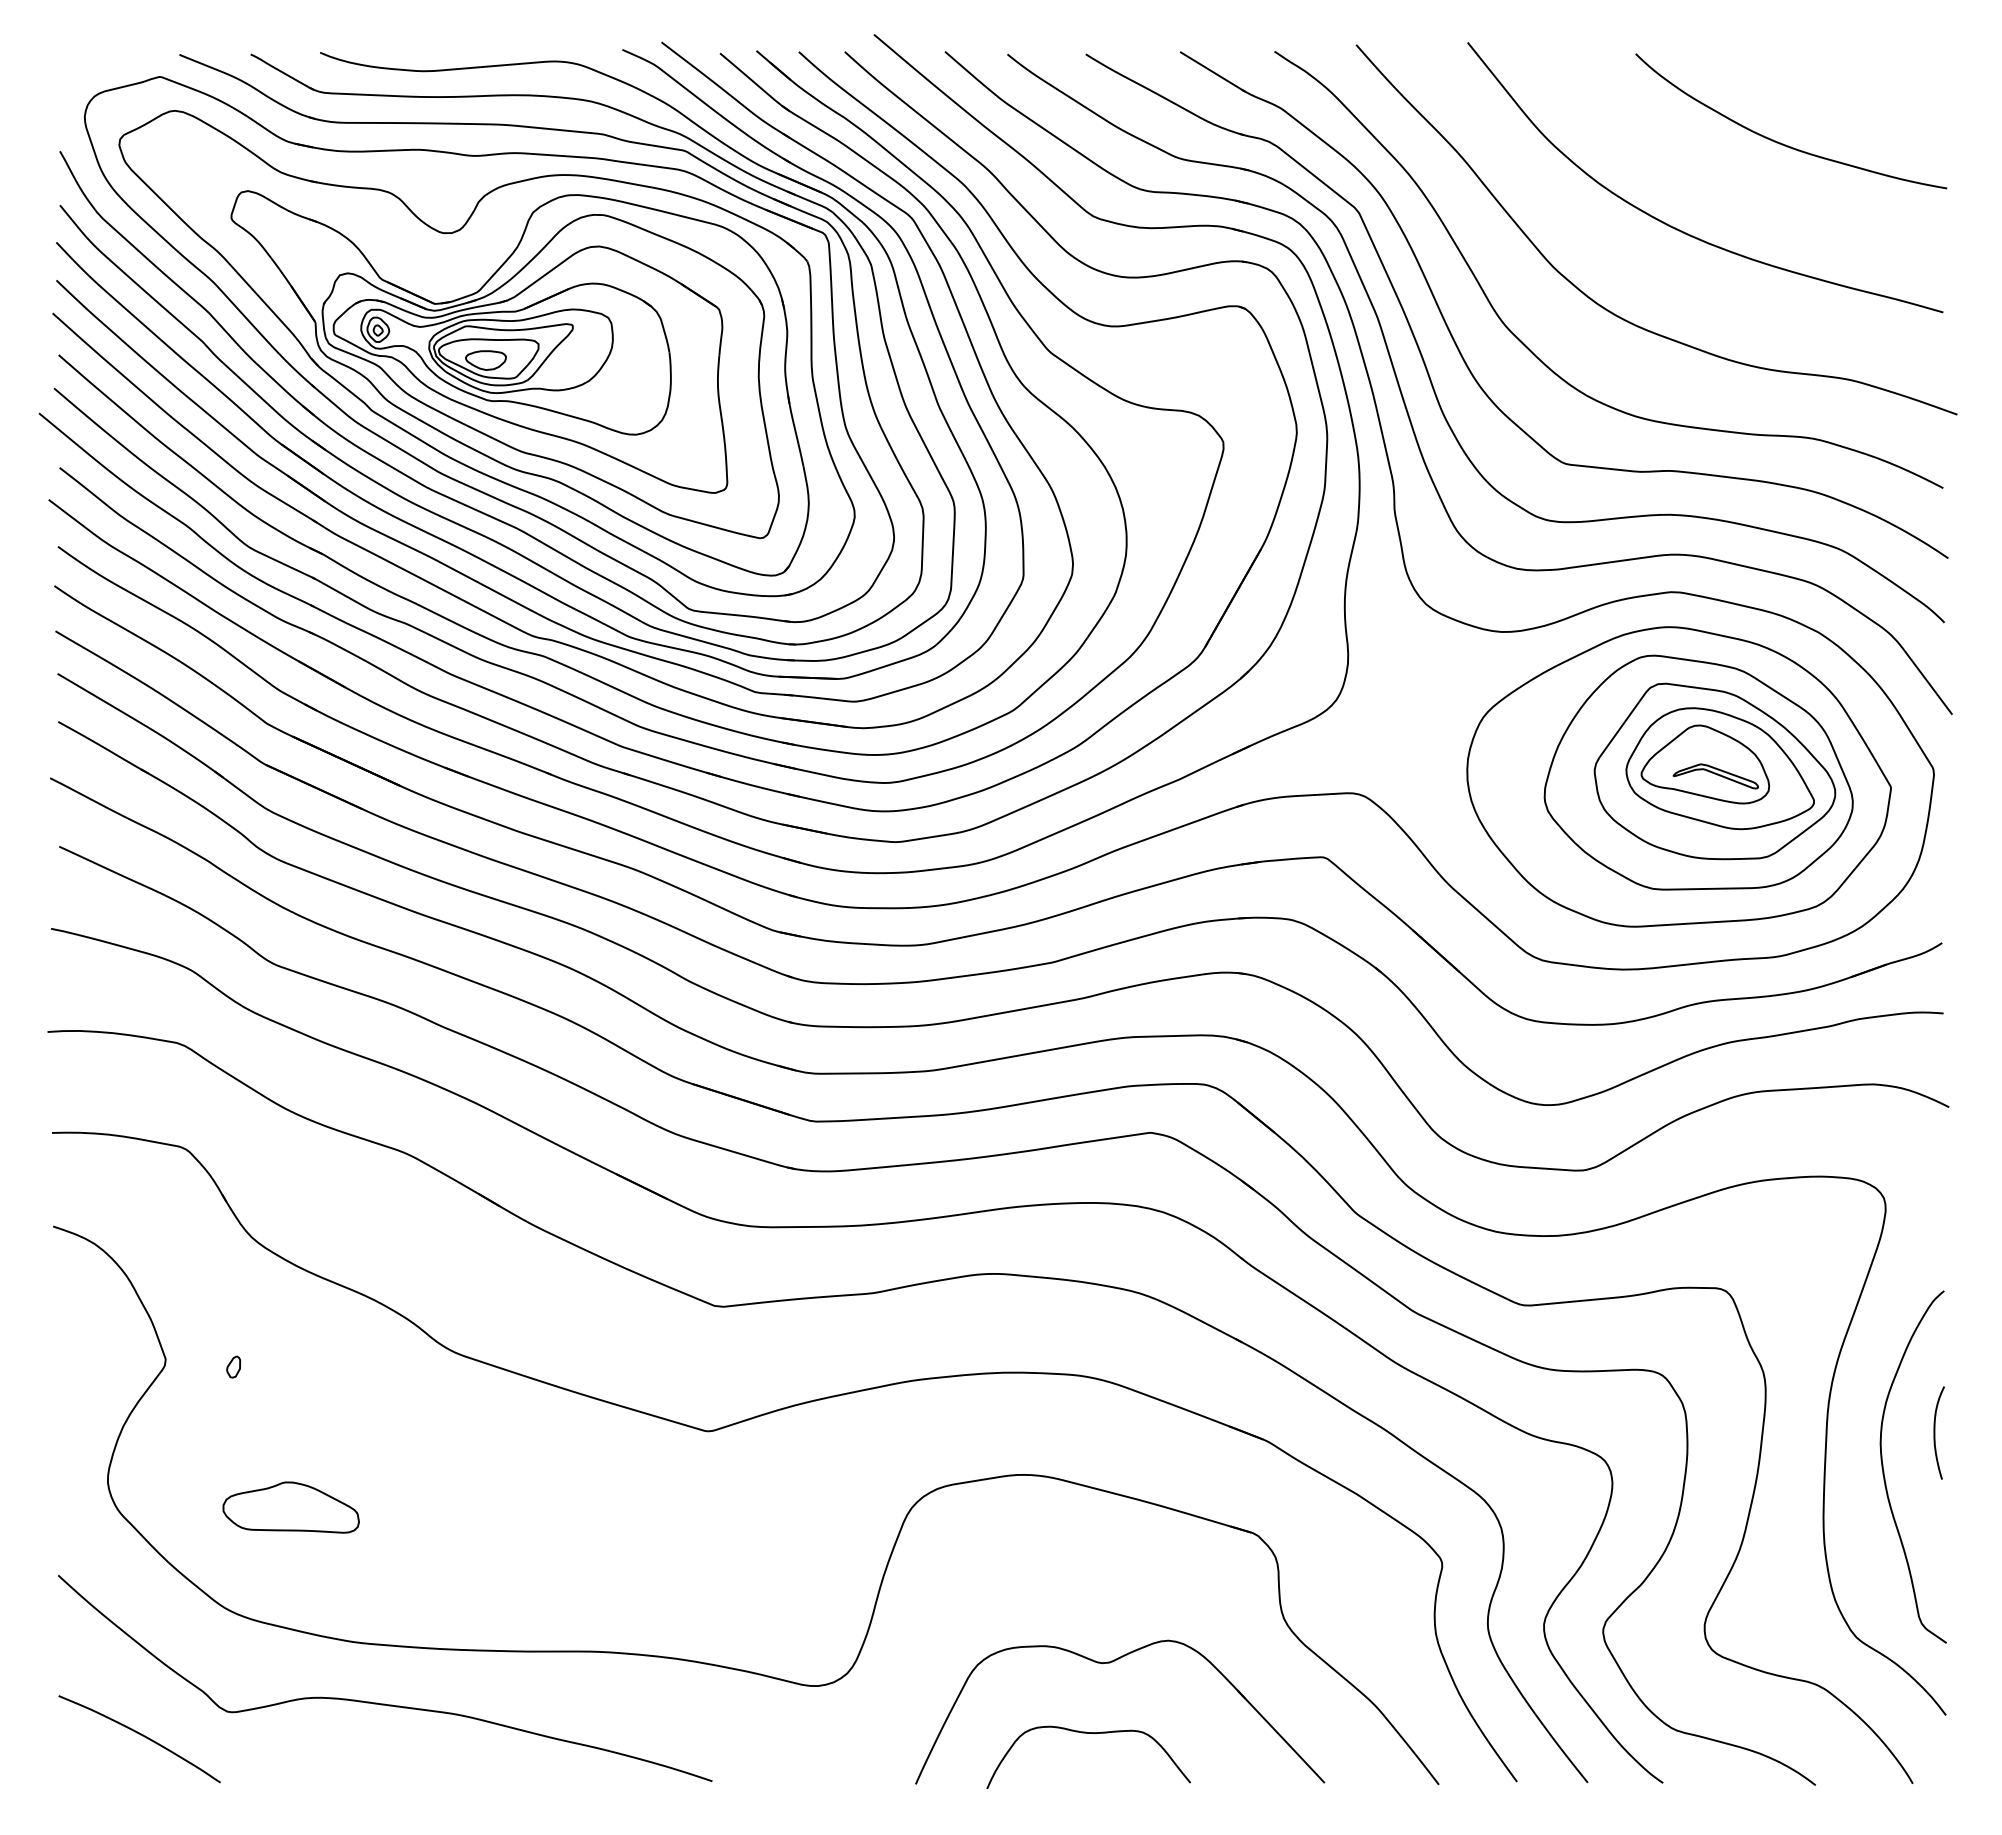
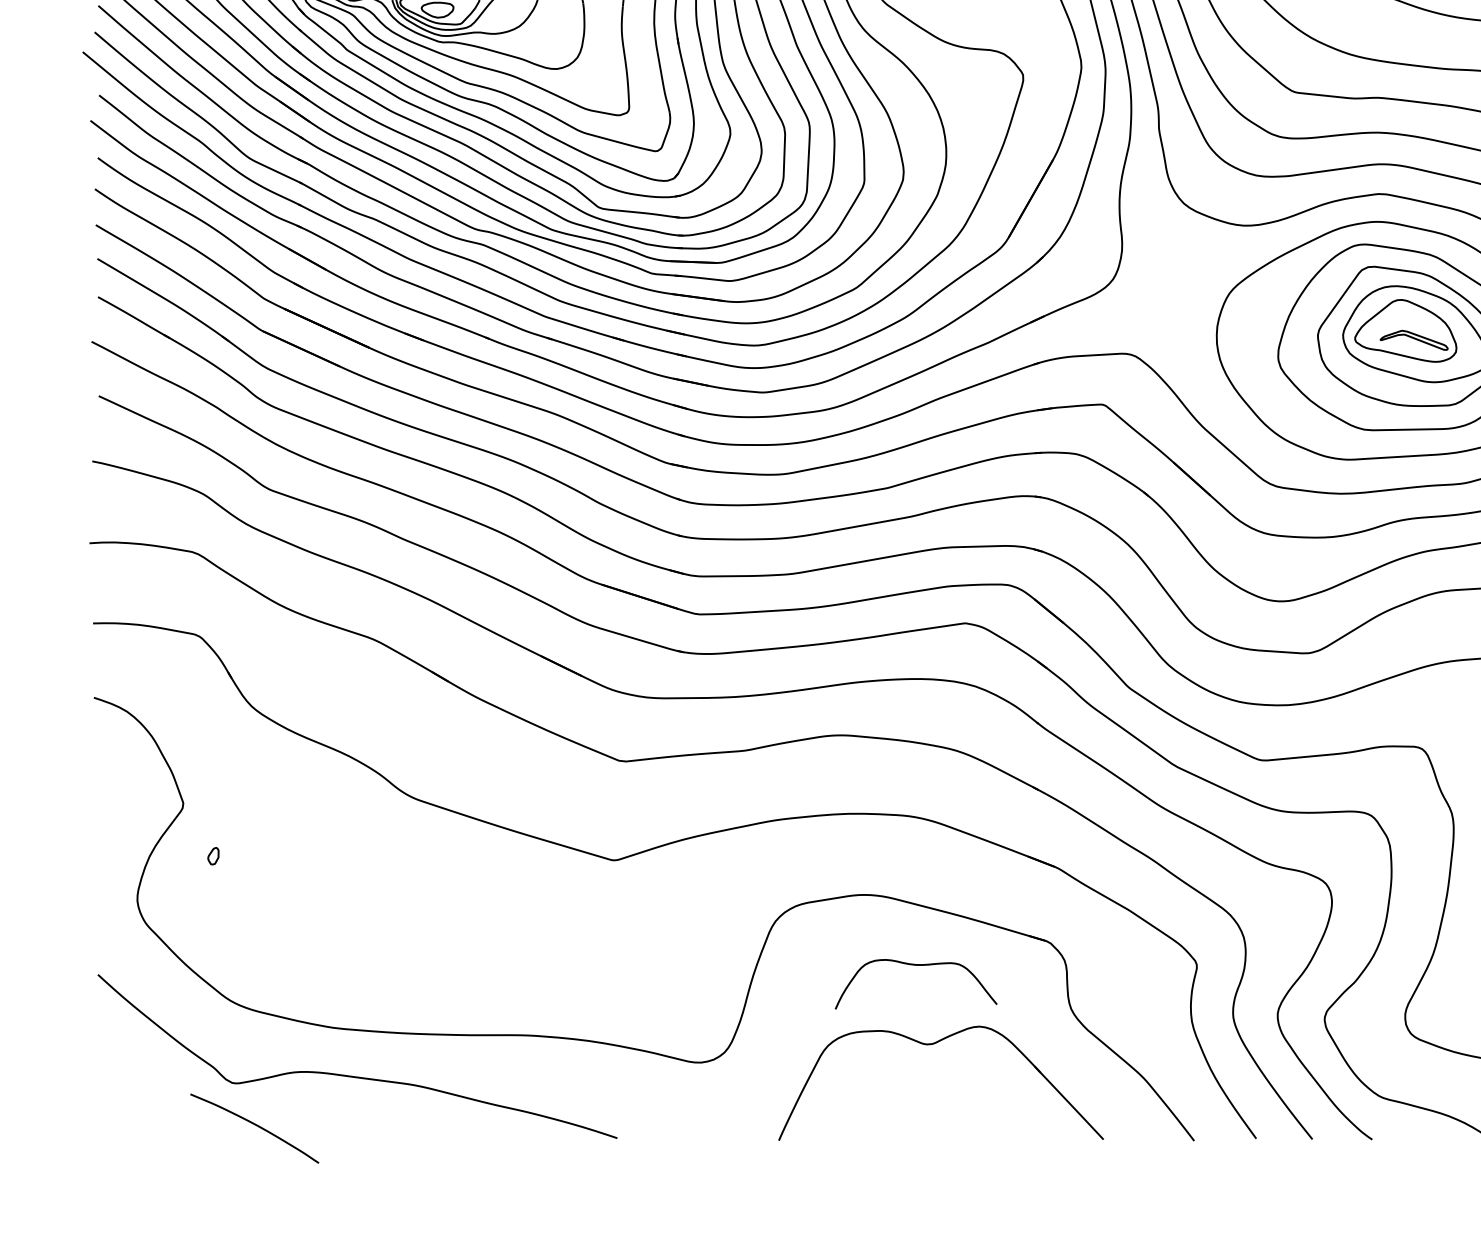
part: (233, 1366) -> (213, 855), moved
part: (290, 1507) -> (282, 920), removed
curve: (1088, 1733) -> (916, 965), moved
curve: (140, 1735) -> (255, 1125), moved

